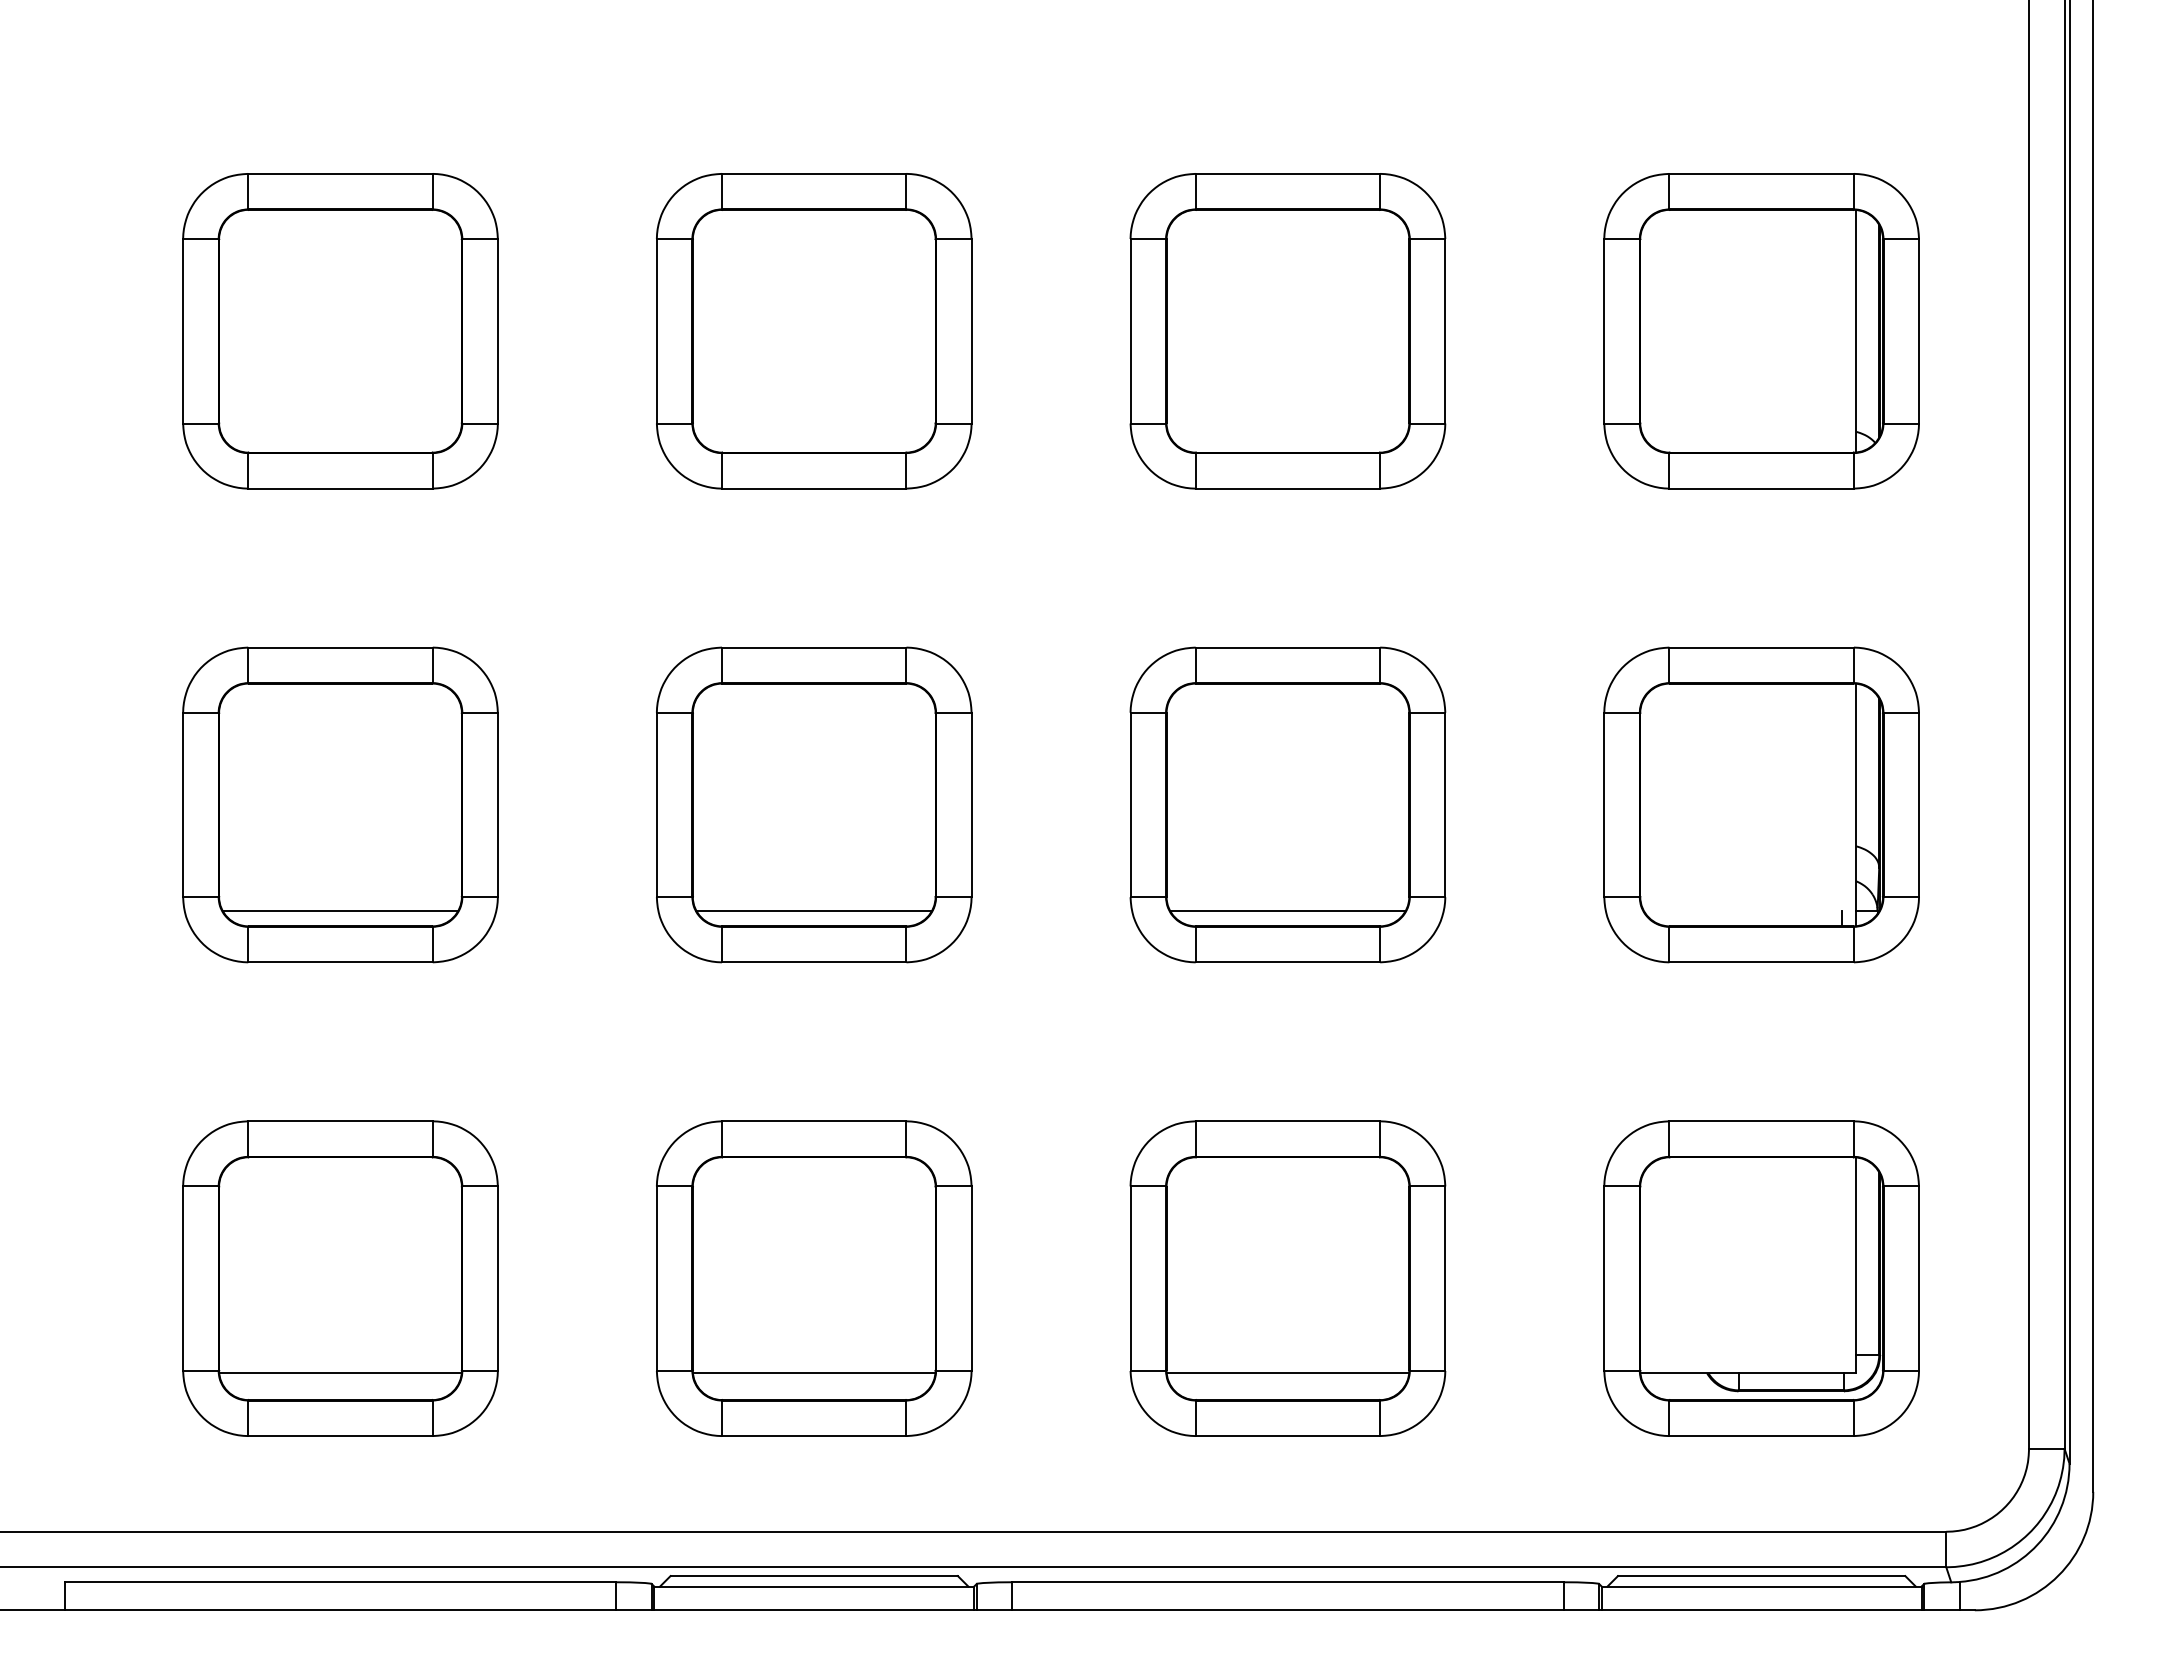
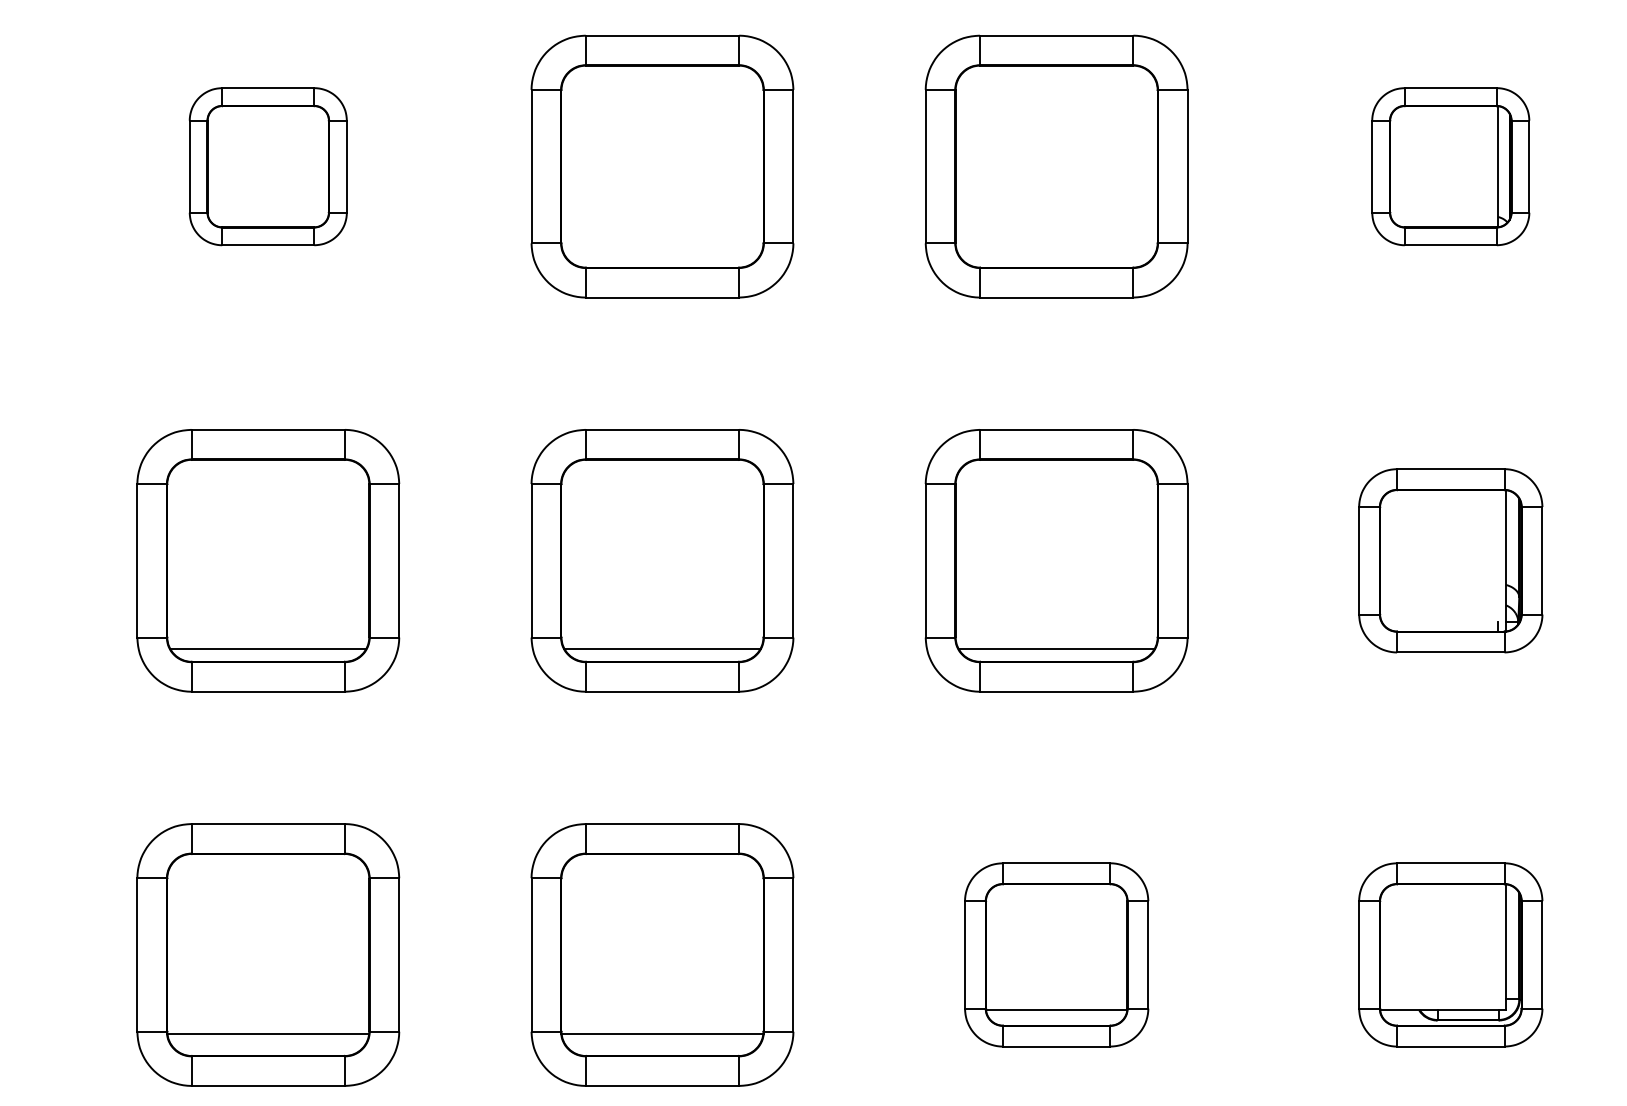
part: (340, 331) -> (268, 166), size x0.6
part: (1761, 331) -> (1450, 166), size x0.6
part: (1761, 804) -> (1450, 560), size x0.7
part: (1287, 1278) -> (1056, 954), size x0.7
part: (1761, 1278) -> (1450, 954), size x0.7

